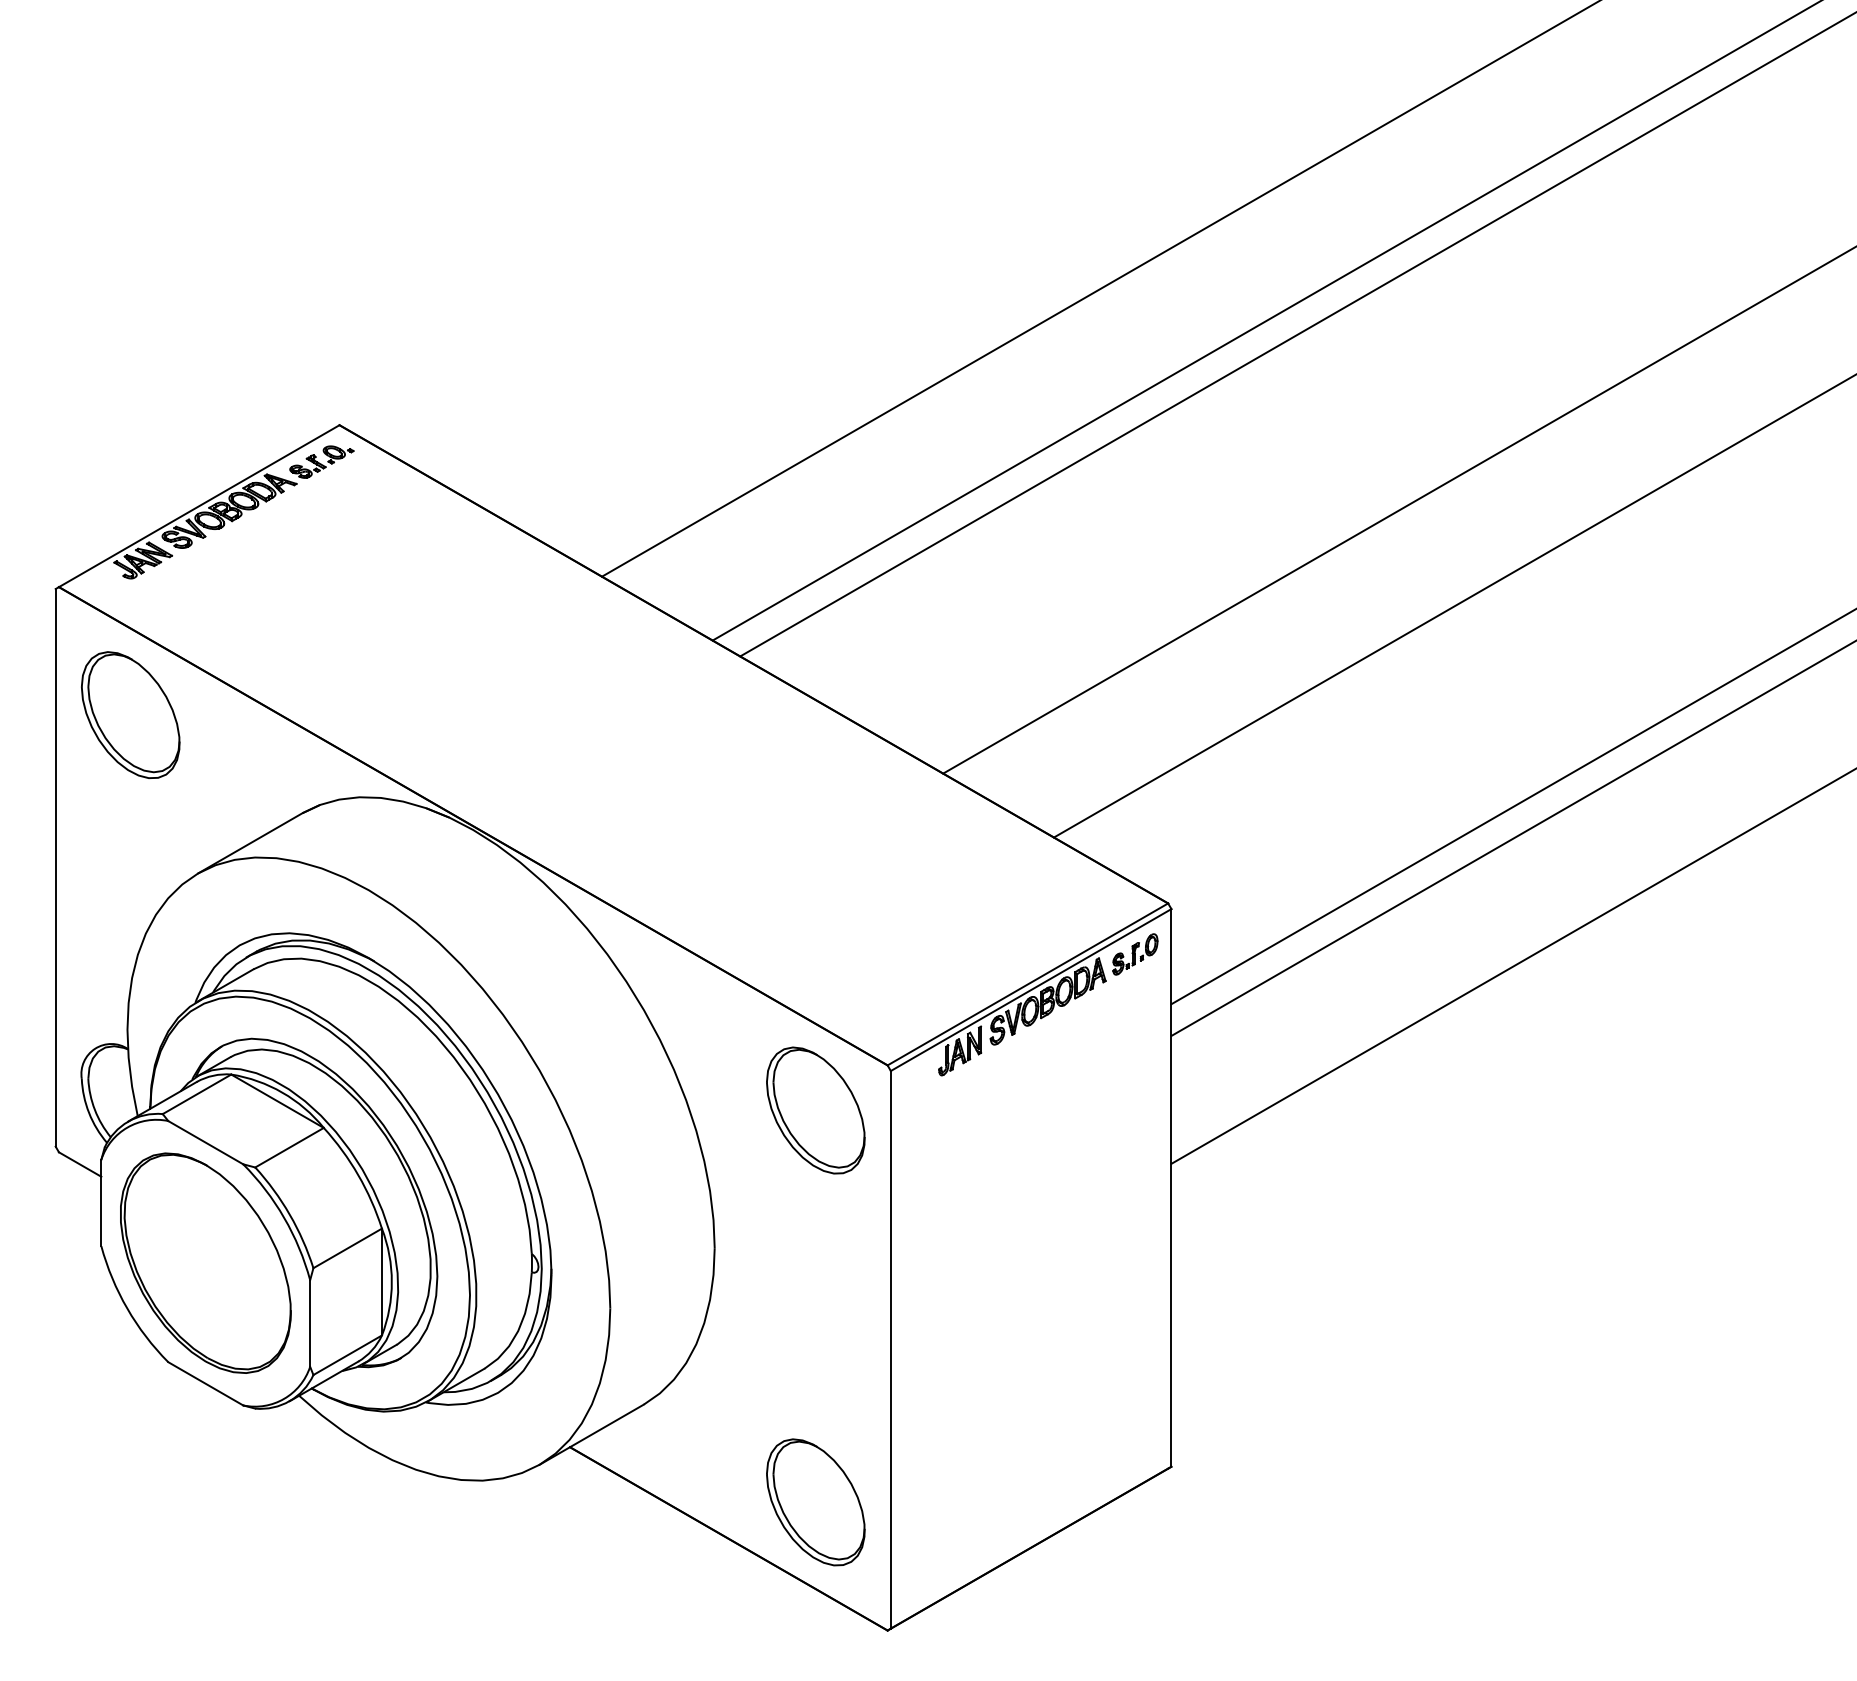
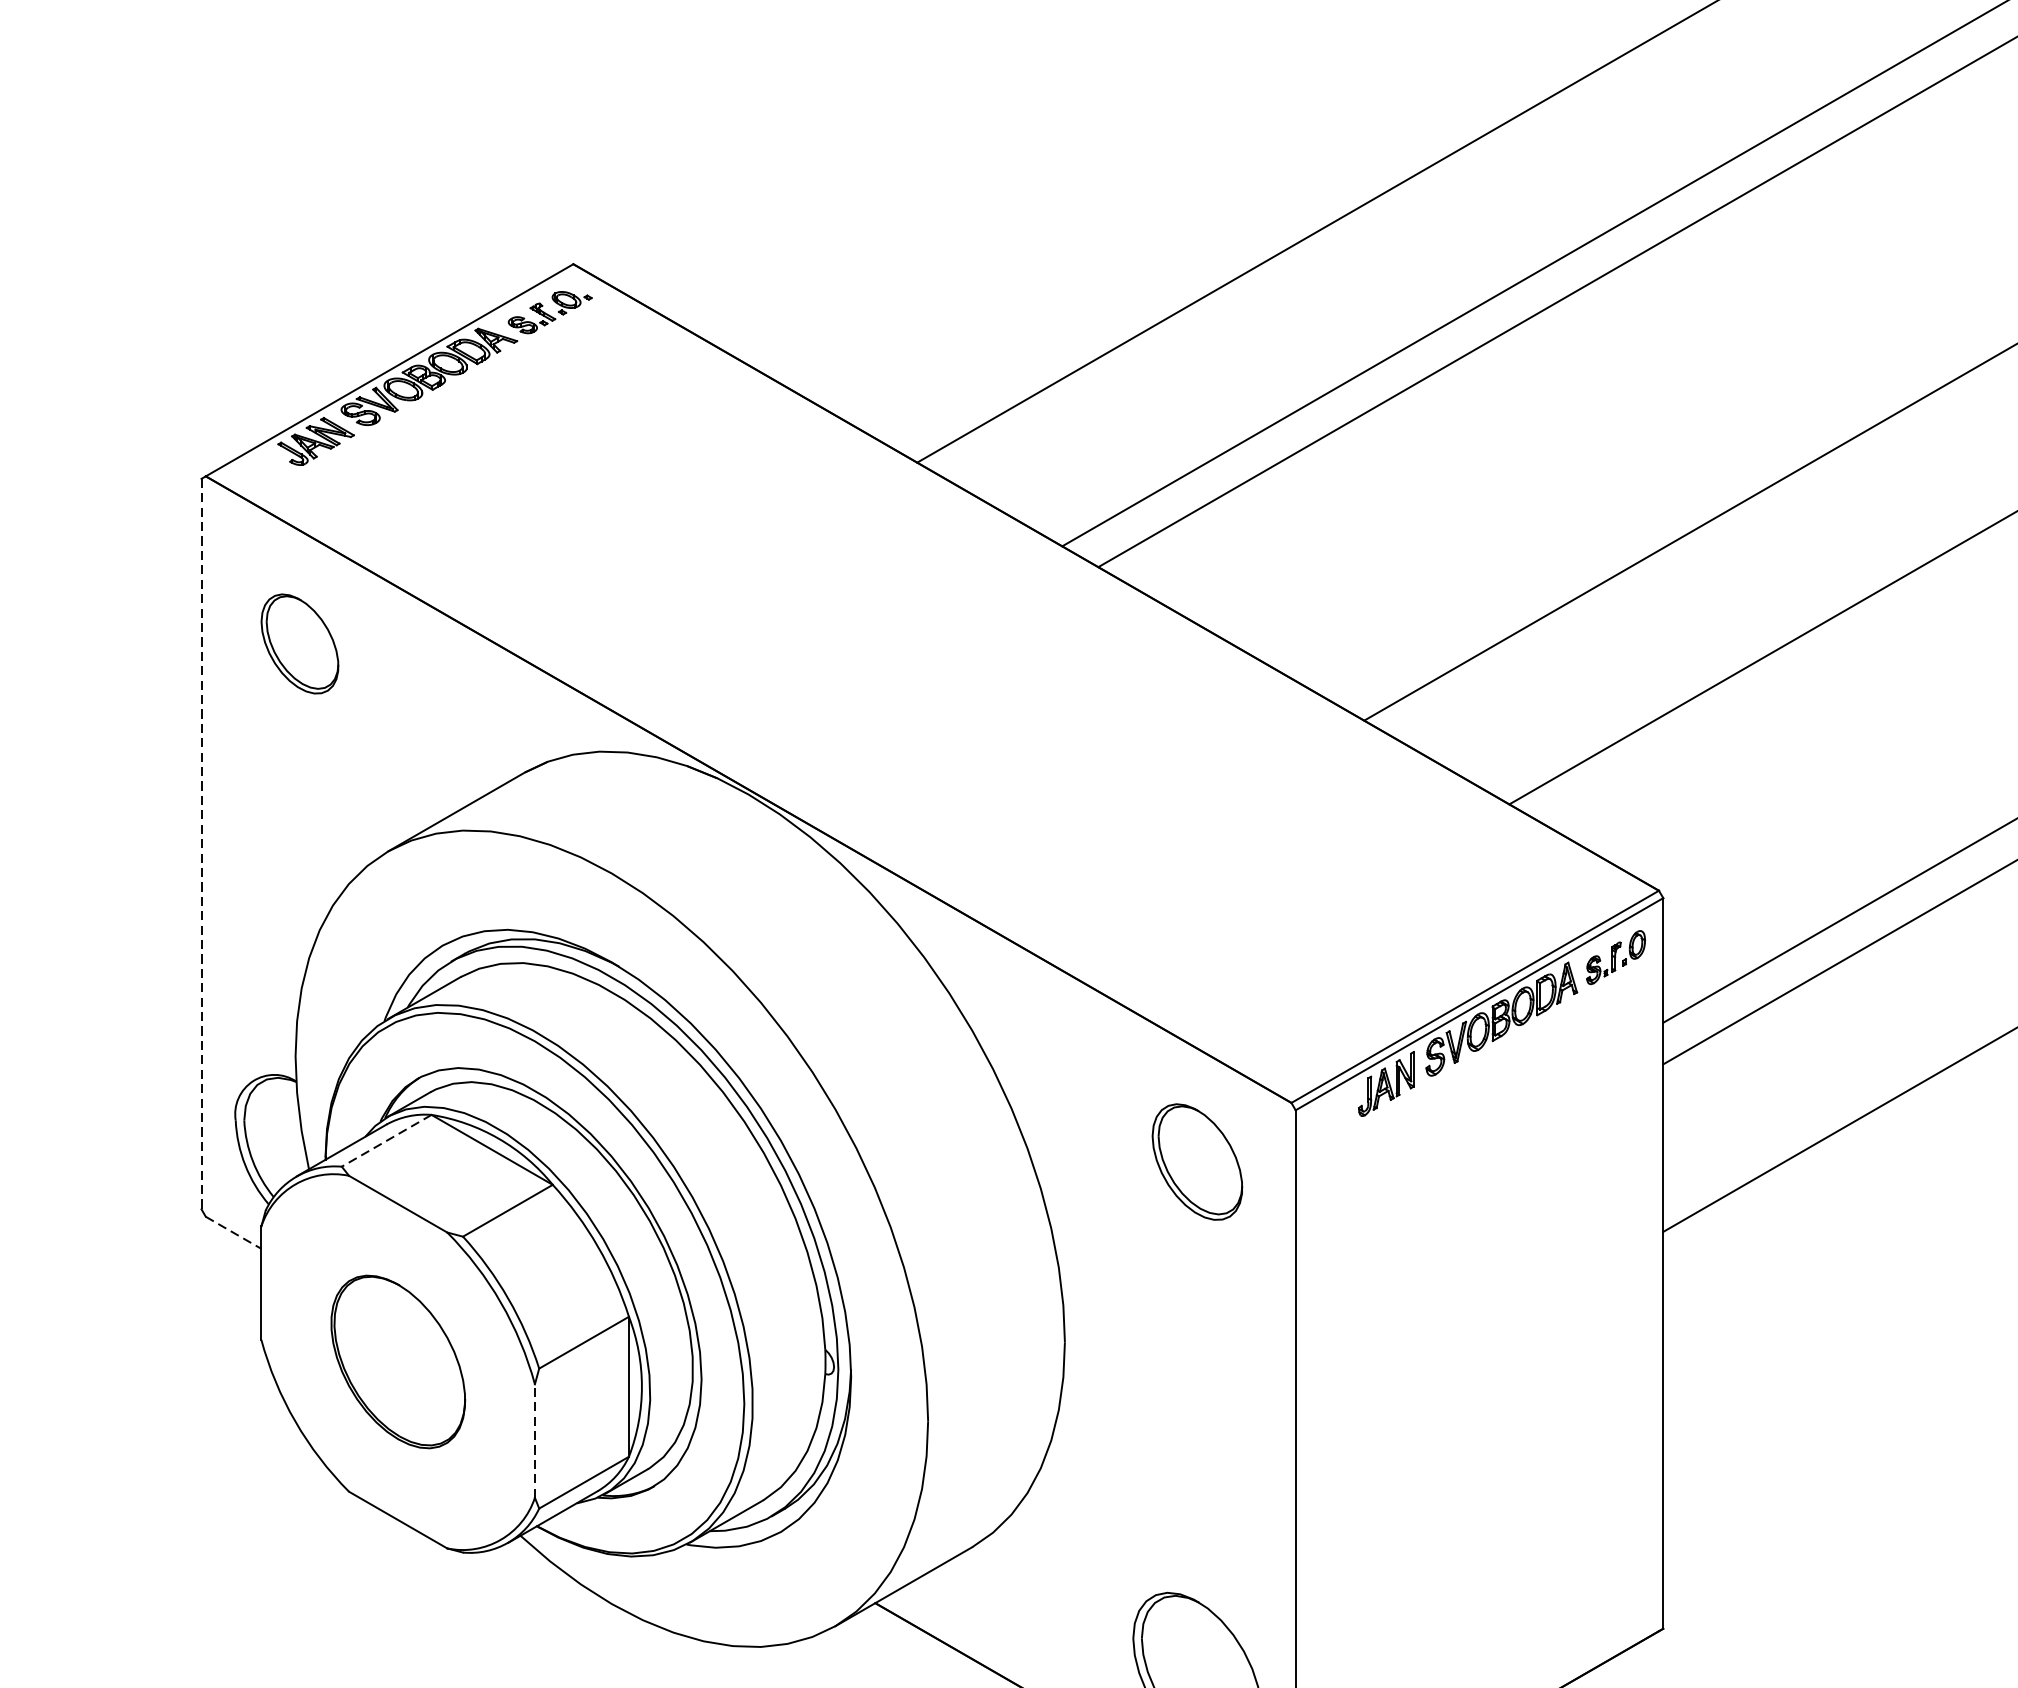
part: (130, 714) -> (299, 643), size x0.6
line: (55, 867) -> (201, 843), solid -> dashed
line: (197, 1094) -> (387, 1141), solid -> dashed
part: (815, 1110) -> (1196, 1162), size x0.7
line: (80, 1164) -> (234, 1232), solid -> dashed
part: (205, 1262) -> (397, 1361), size x0.6
line: (310, 1323) -> (535, 1441), solid -> dashed

